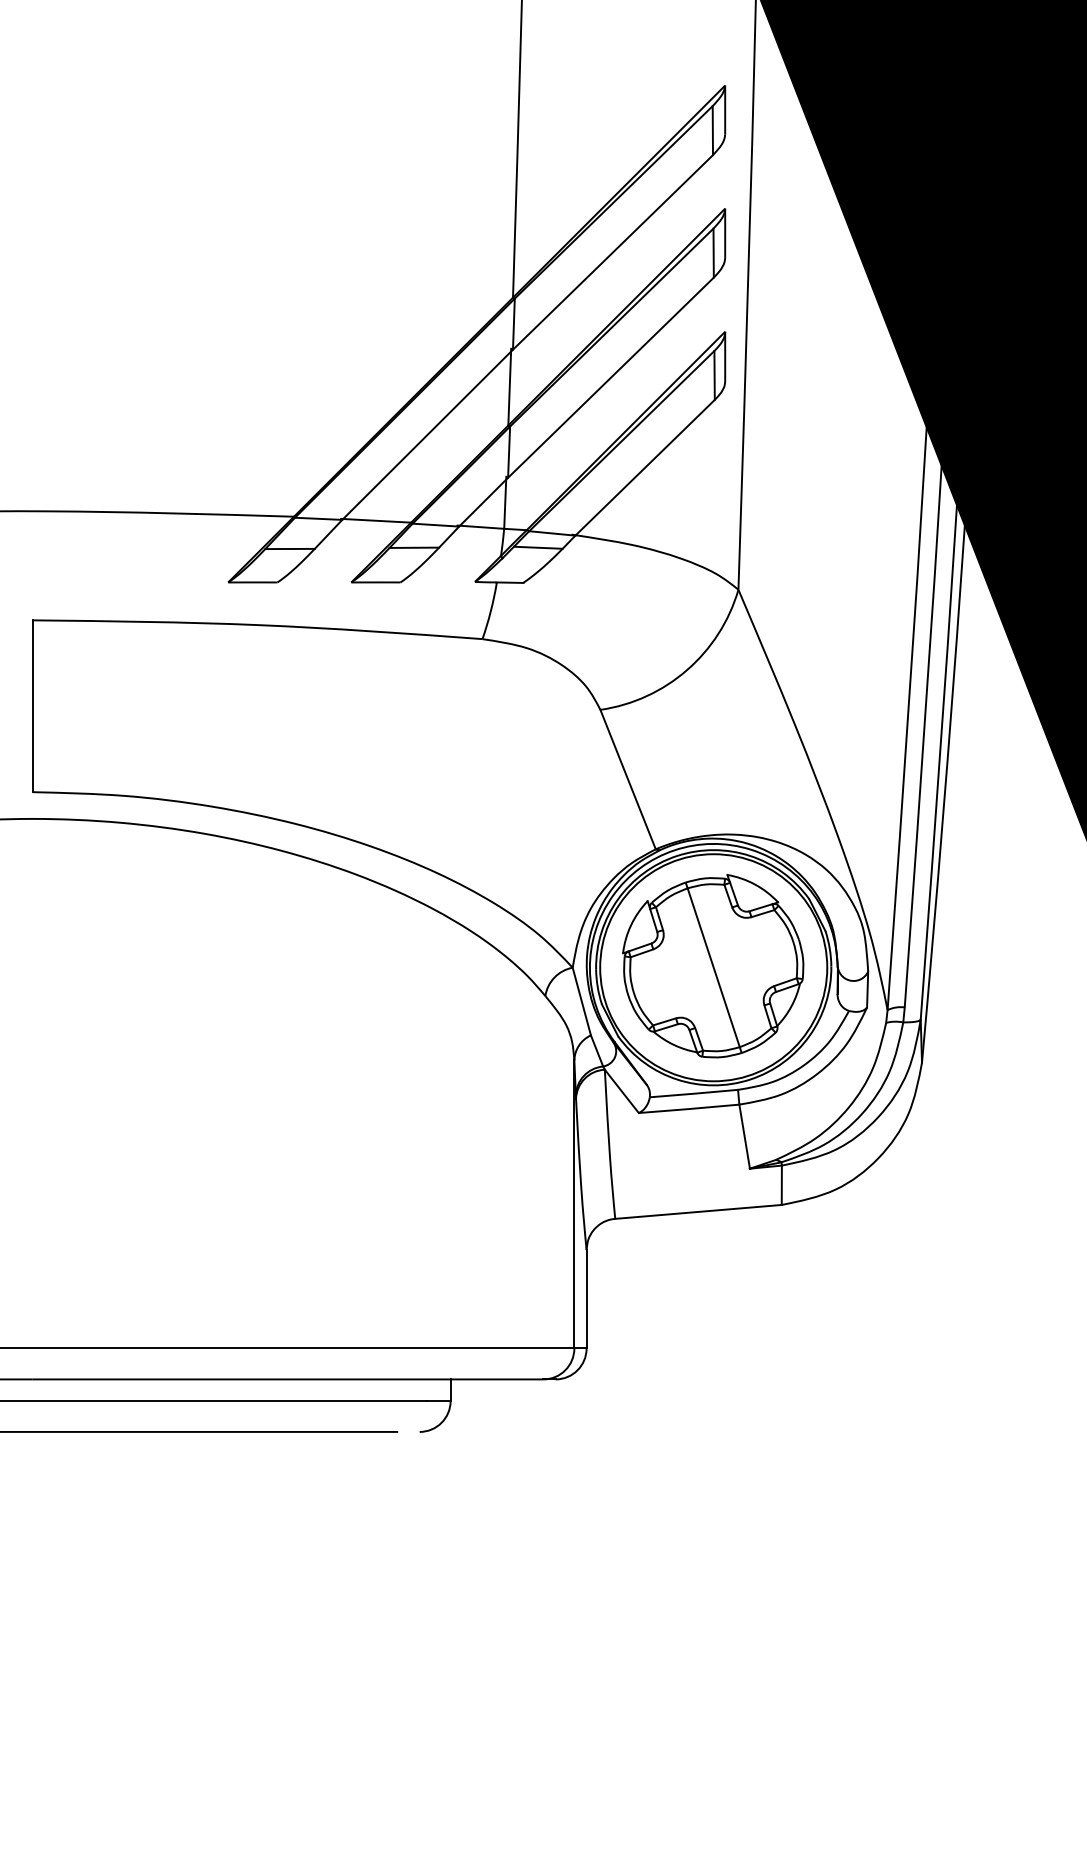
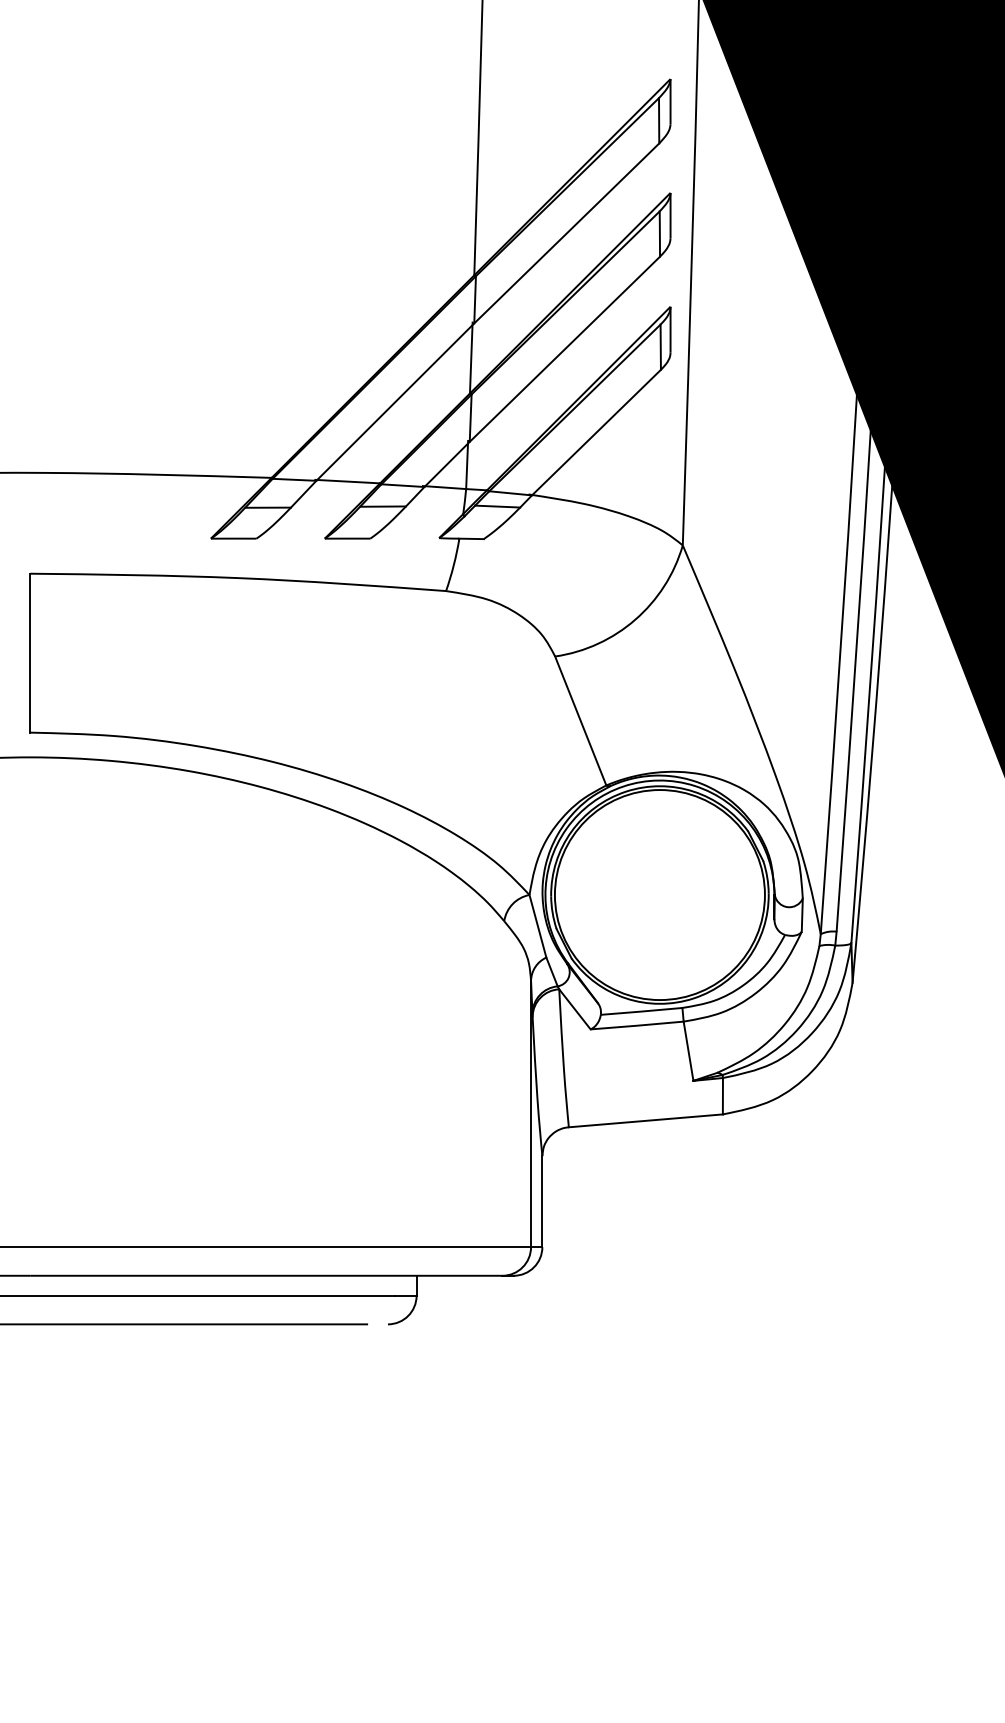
part: (713, 966) -> (659, 893), removed

